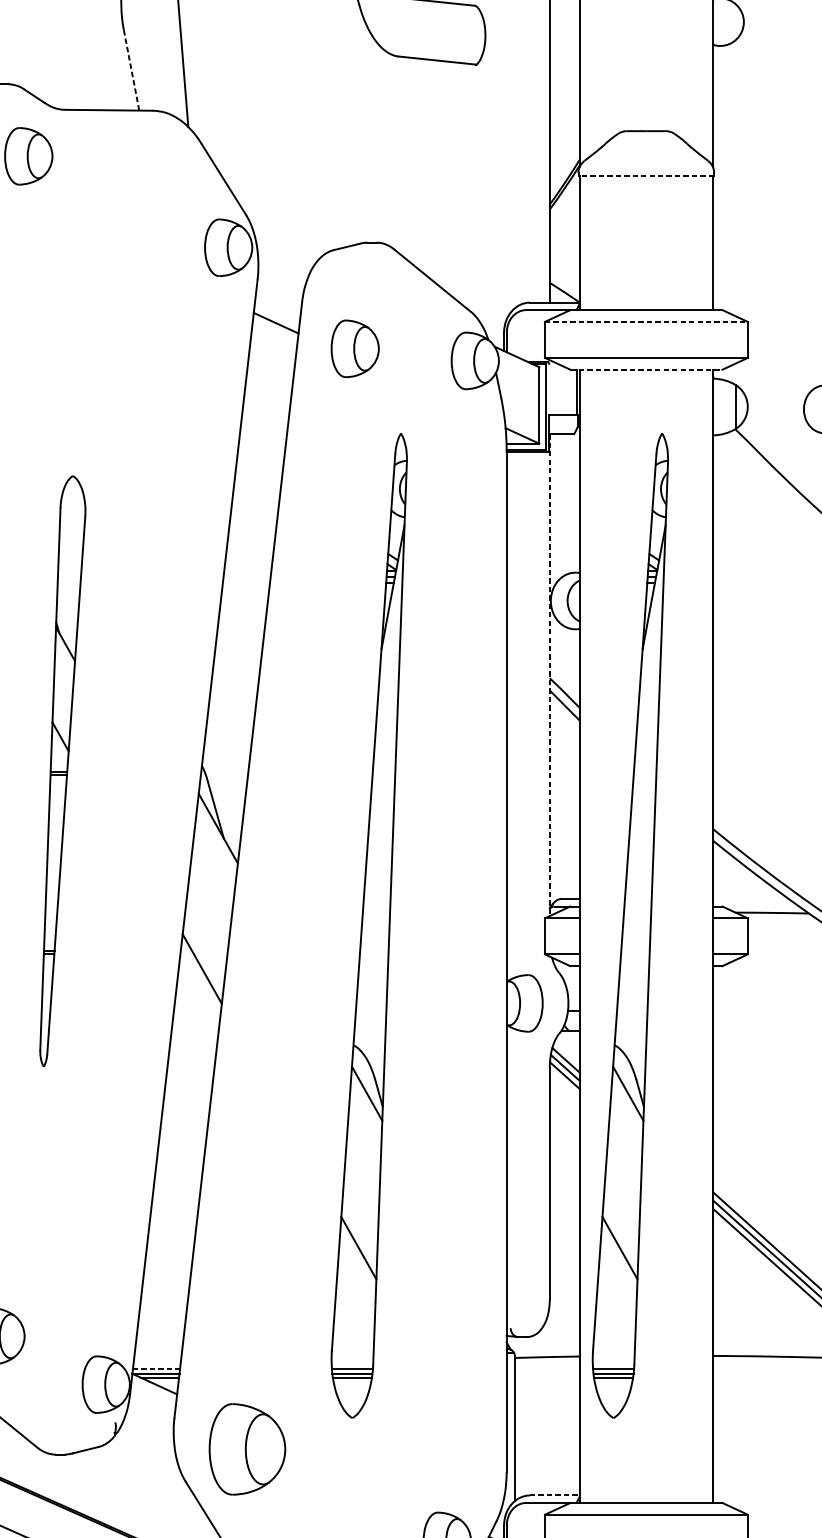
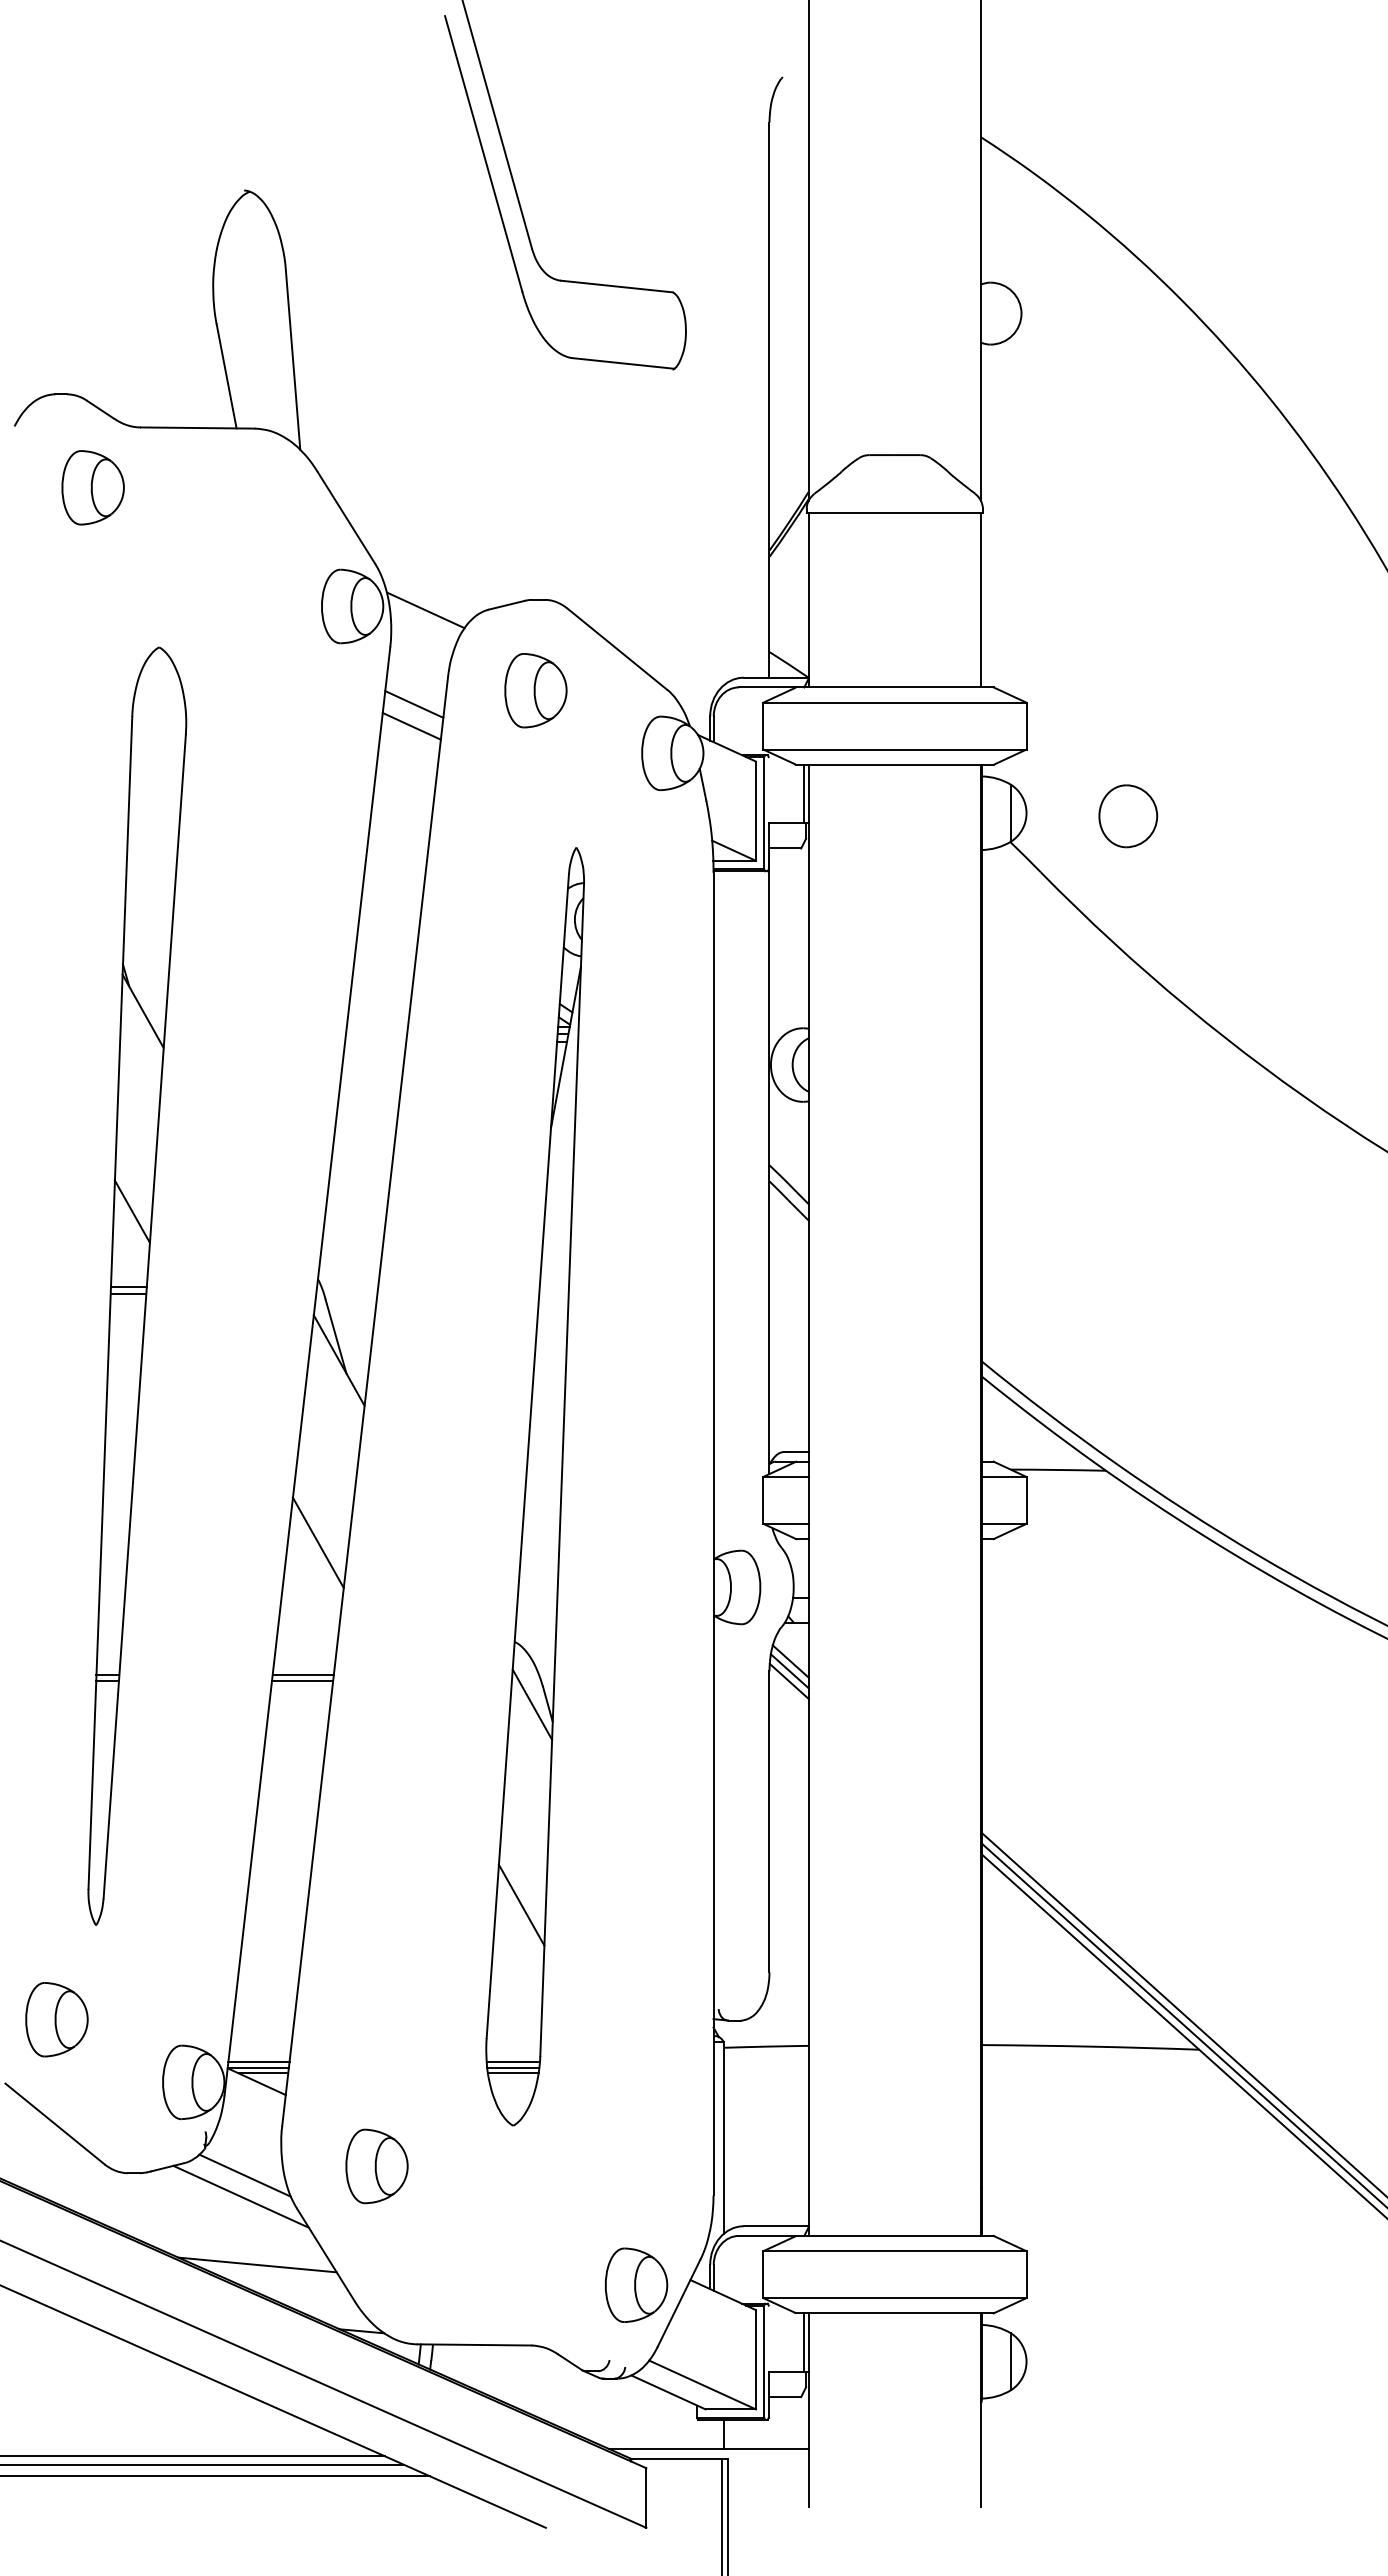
line: (131, 70) -> (226, 376), dashed -> solid
line: (646, 176) -> (894, 513), dashed -> solid
line: (284, 250) -> (425, 610), added
line: (646, 321) -> (894, 702), dashed -> solid
line: (274, 339) -> (411, 725), added
part: (354, 348) -> (535, 690), moved
line: (646, 369) -> (894, 764), dashed -> solid
line: (549, 675) -> (769, 1161), dashed -> solid
part: (62, 770) -> (137, 1285), size x1.67
part: (629, 925) -> (873, 1486), removed
line: (190, 1070) -> (302, 1674), added
line: (190, 1075) -> (302, 1680), added
line: (156, 1368) -> (259, 2061), dashed -> solid
part: (247, 1449) -> (376, 2166), size x0.62
line: (145, 1456) -> (244, 2175), added
line: (142, 1472) -> (240, 2196), added
line: (555, 1495) -> (776, 2226), dashed -> solid
line: (155, 1524) -> (257, 2264), added

